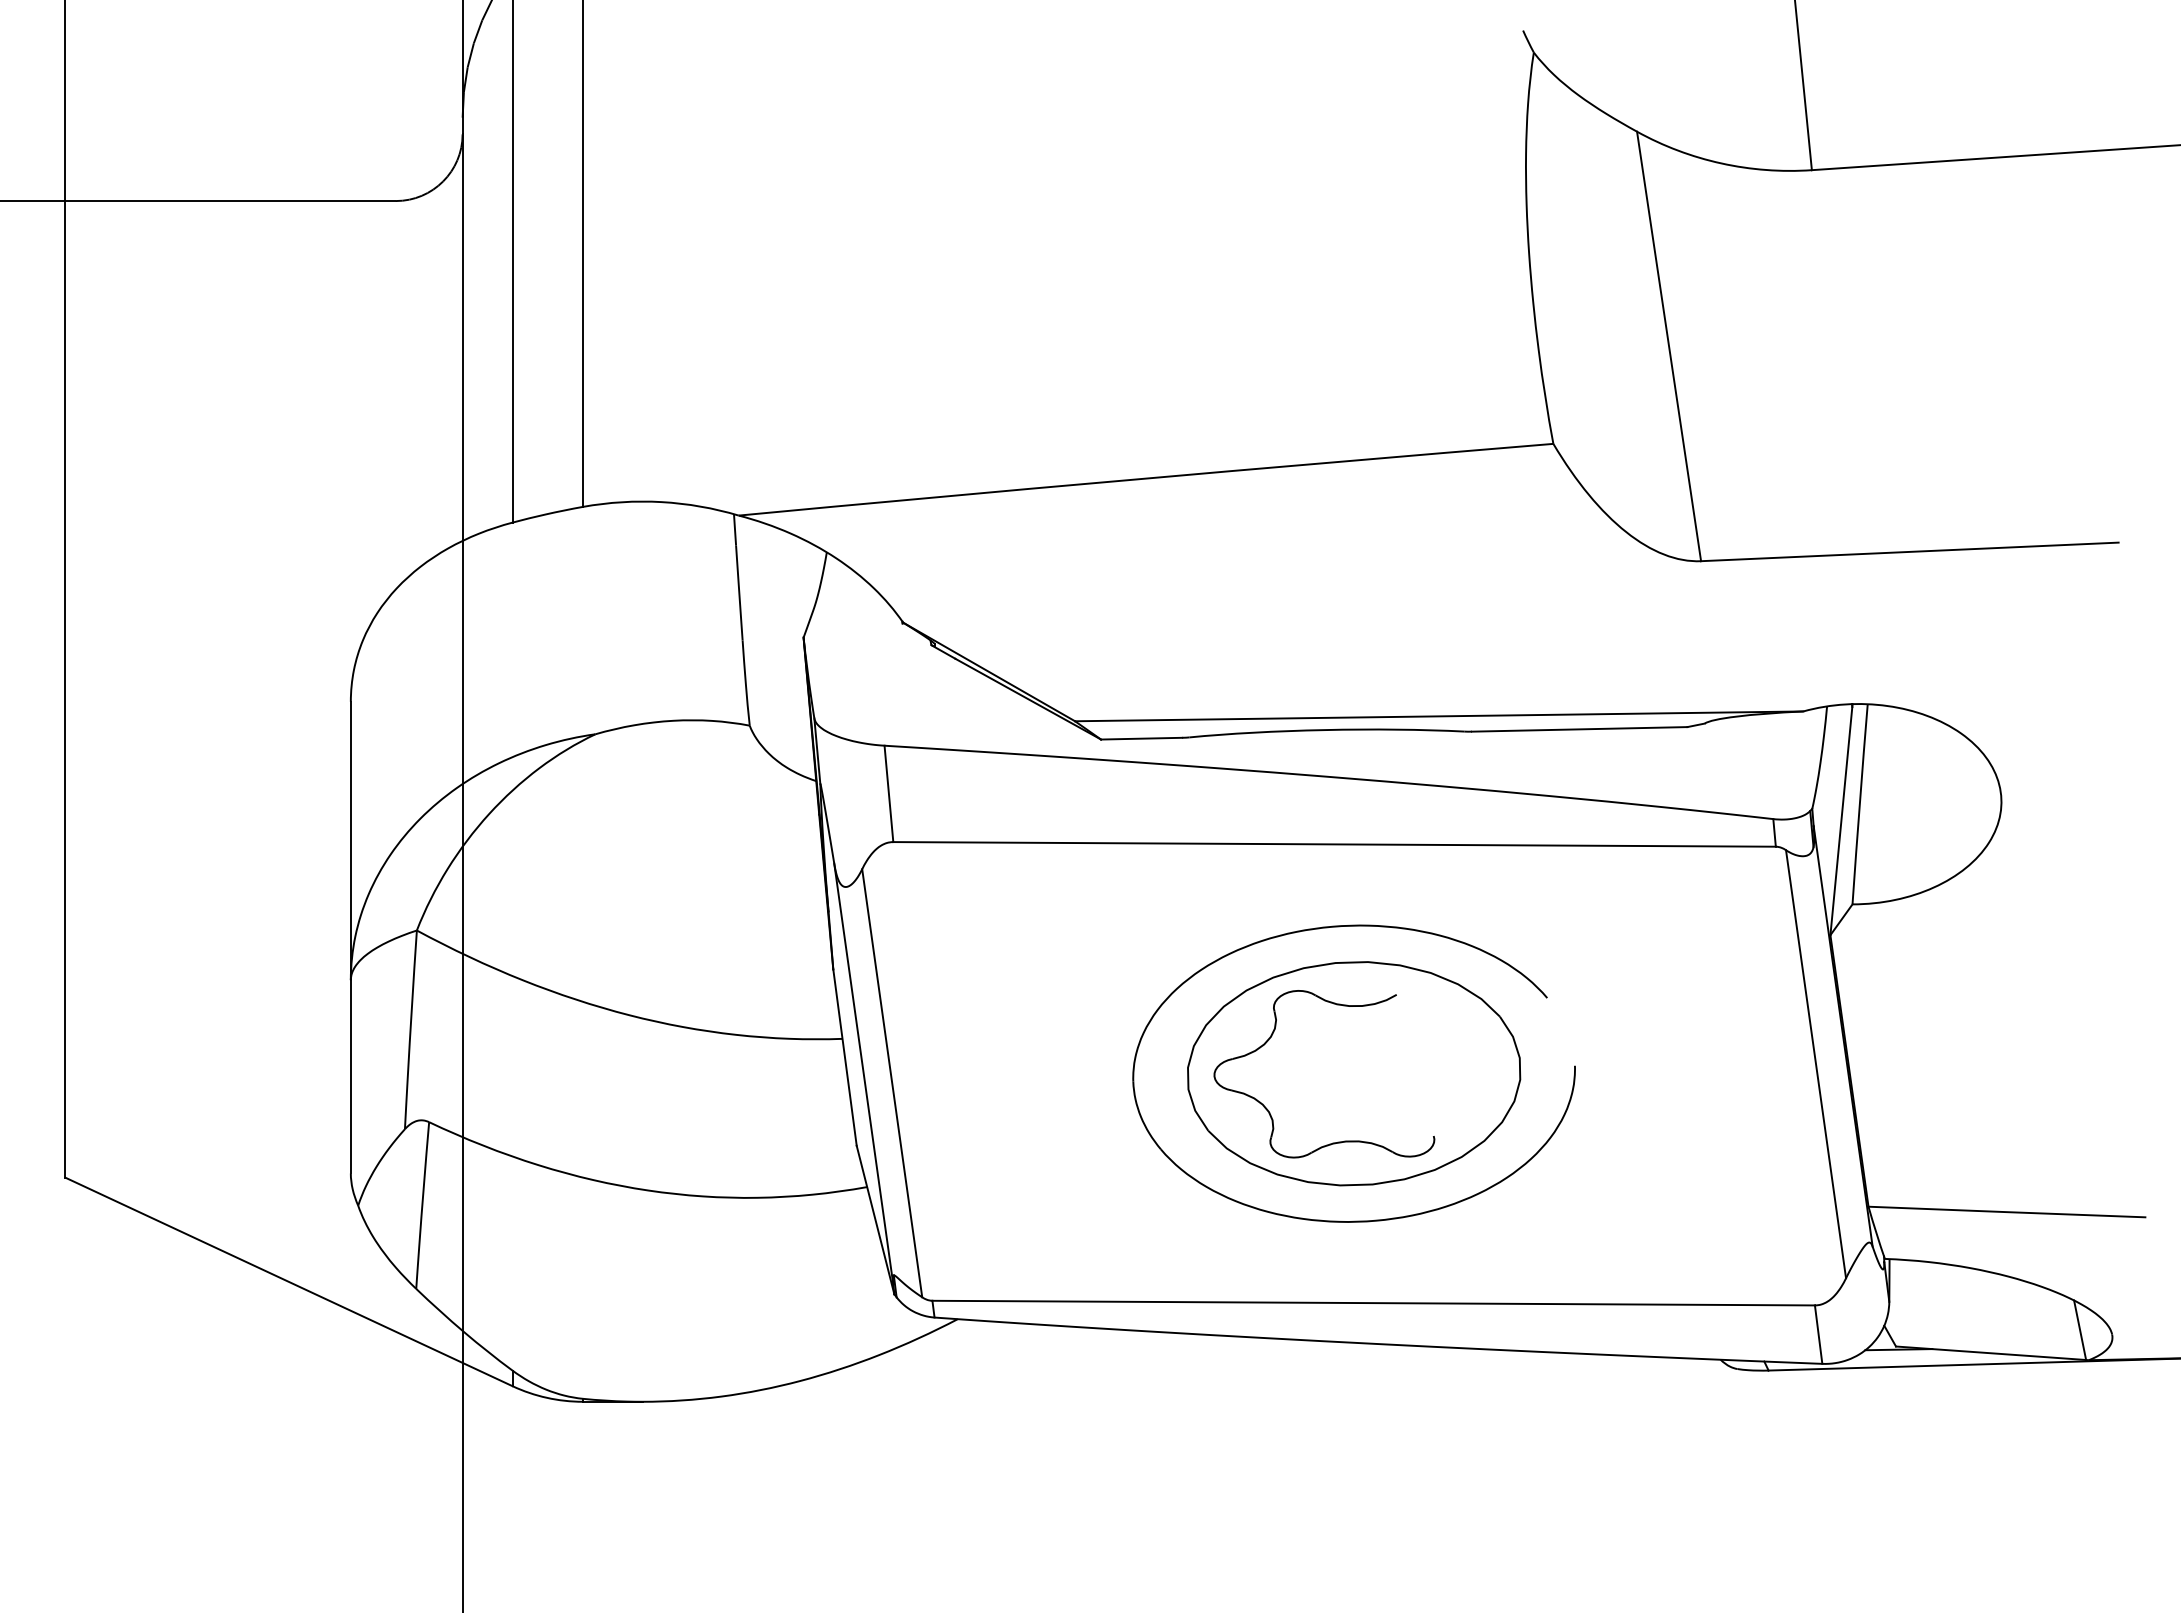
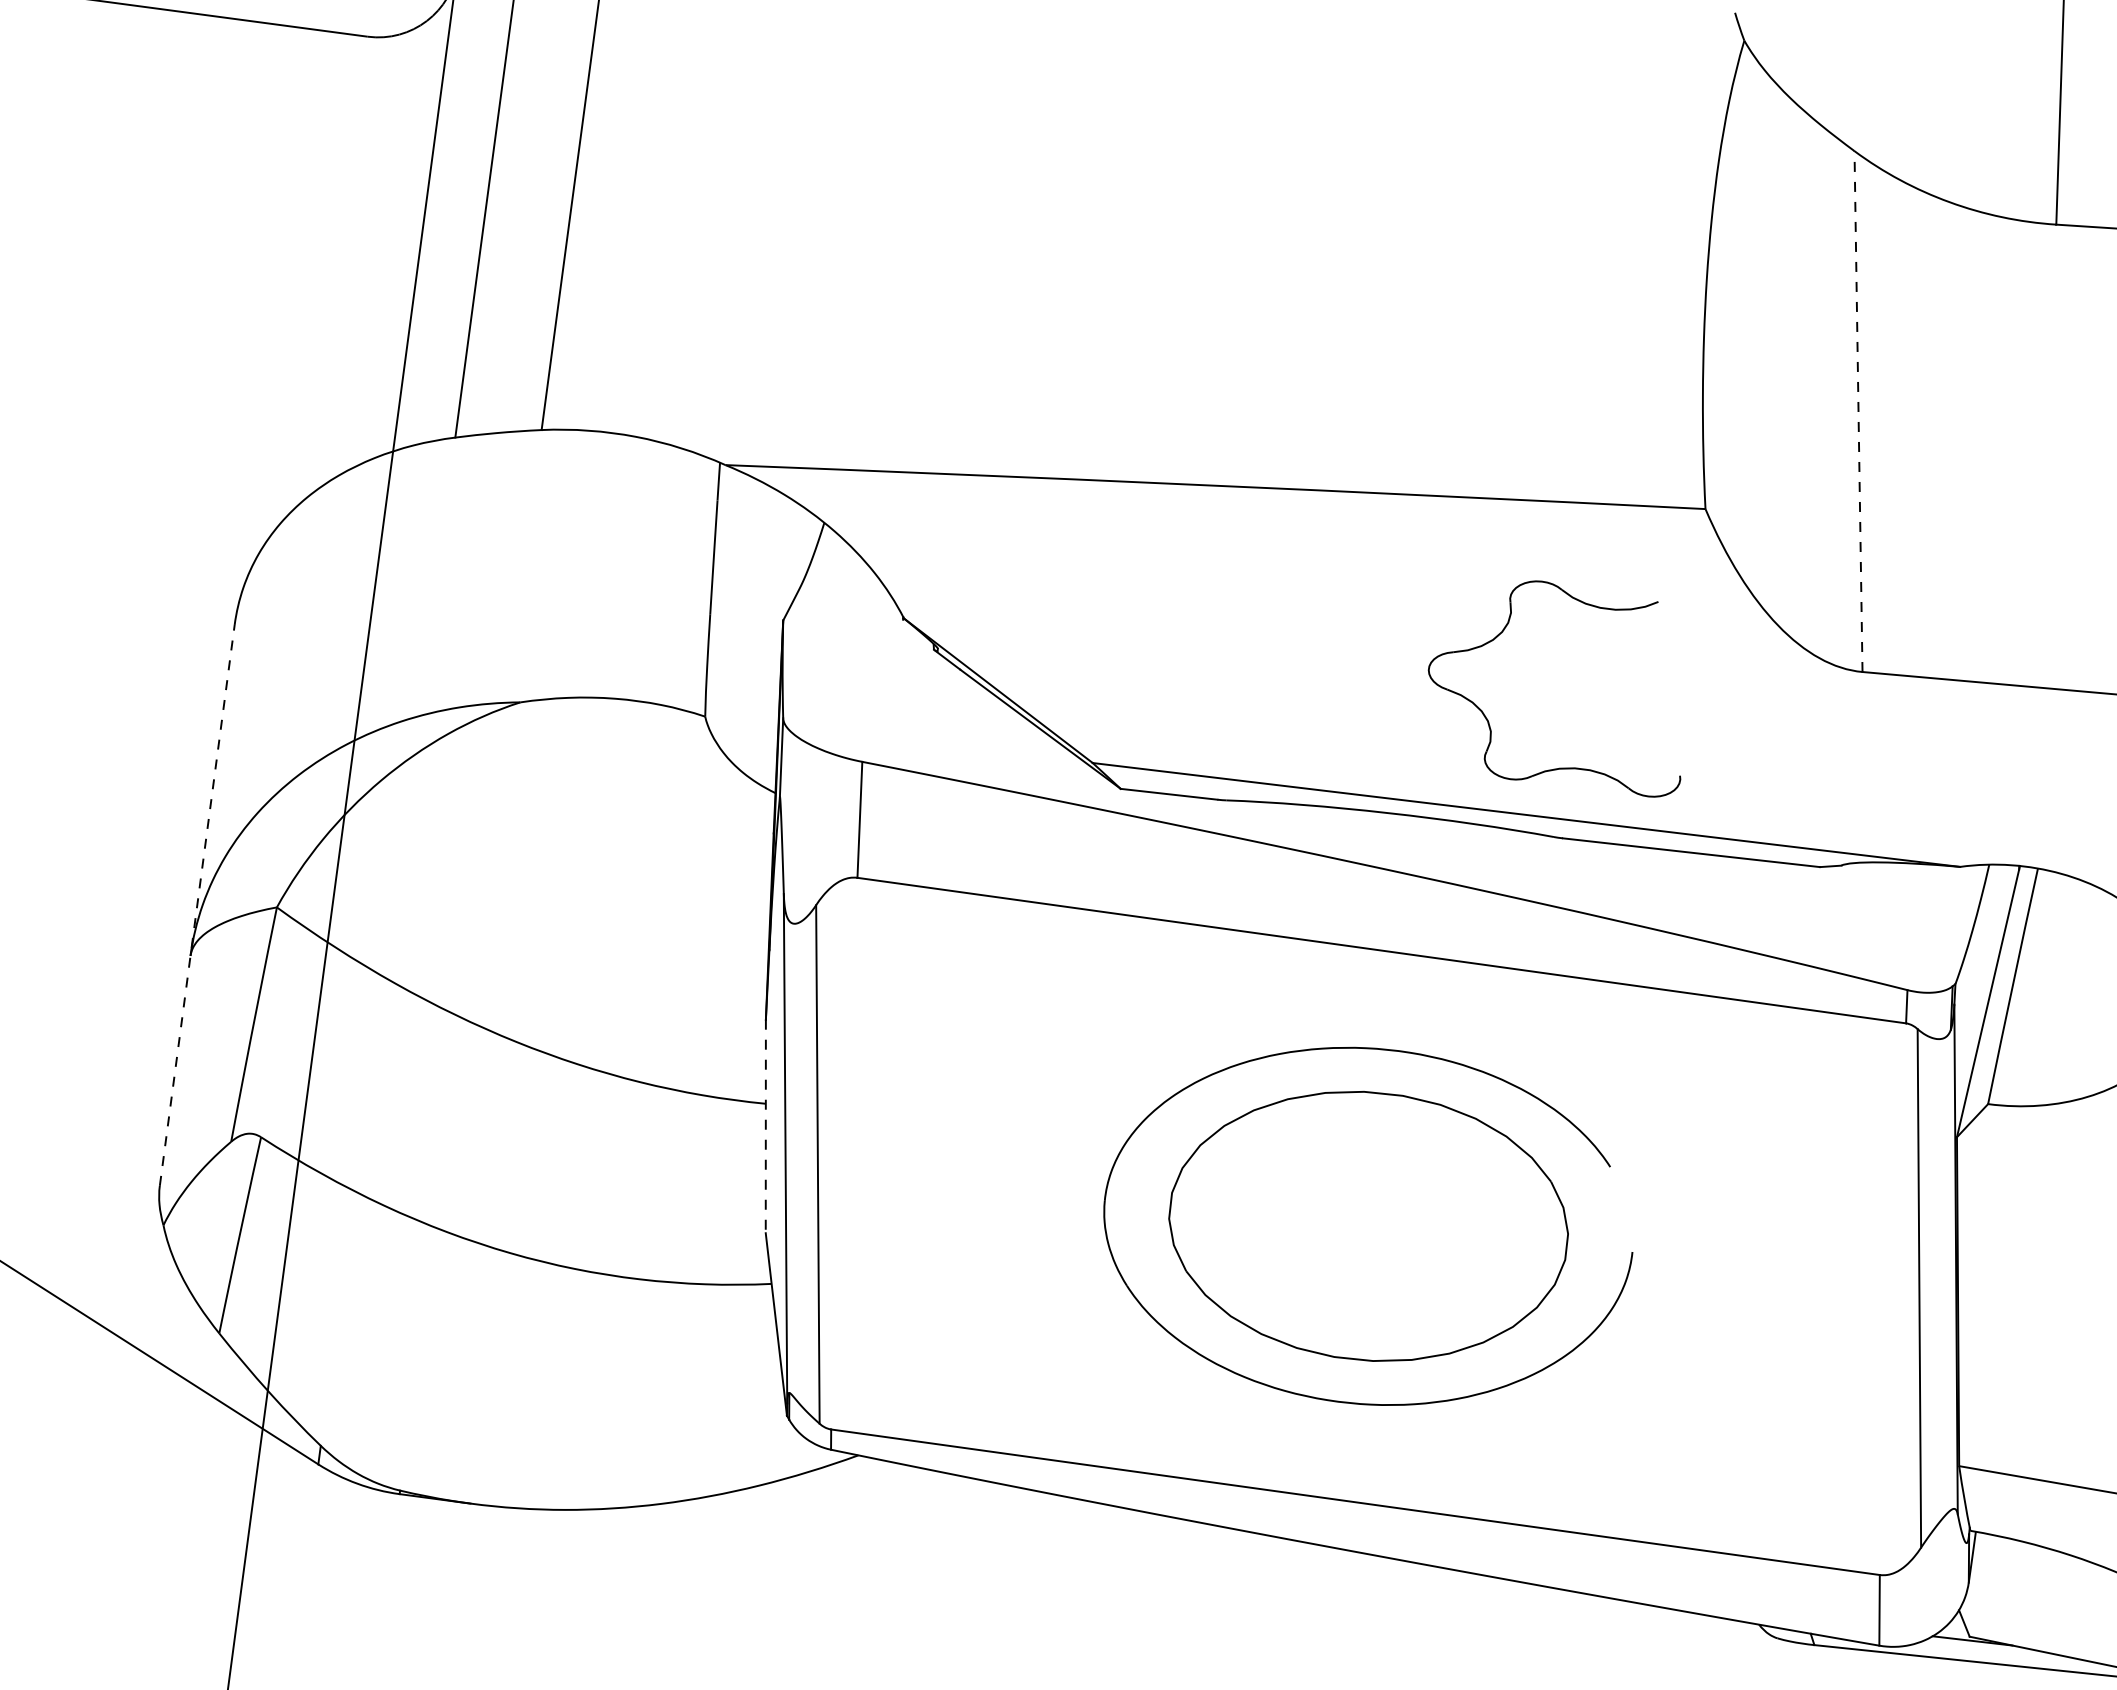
line: (1668, 345) -> (1857, 410), solid -> dashed
line: (350, 937) -> (196, 905), solid -> dashed
part: (1272, 1036) -> (1504, 631), moved
line: (845, 1057) -> (766, 1126), solid -> dashed

